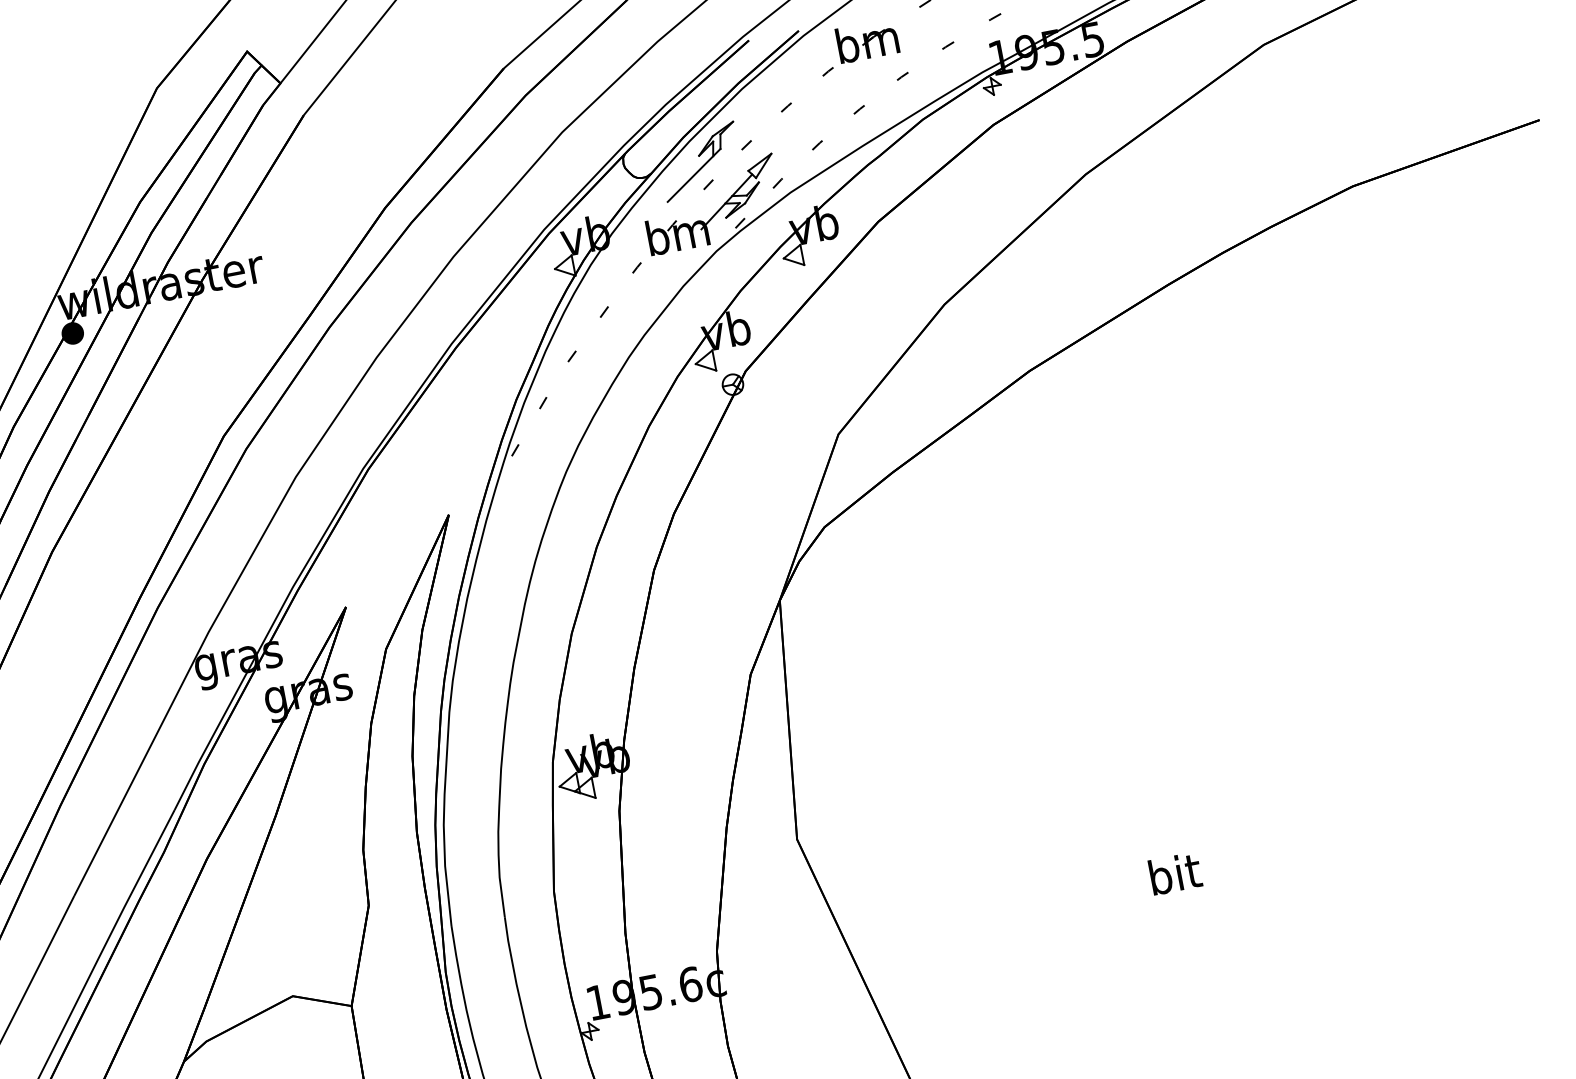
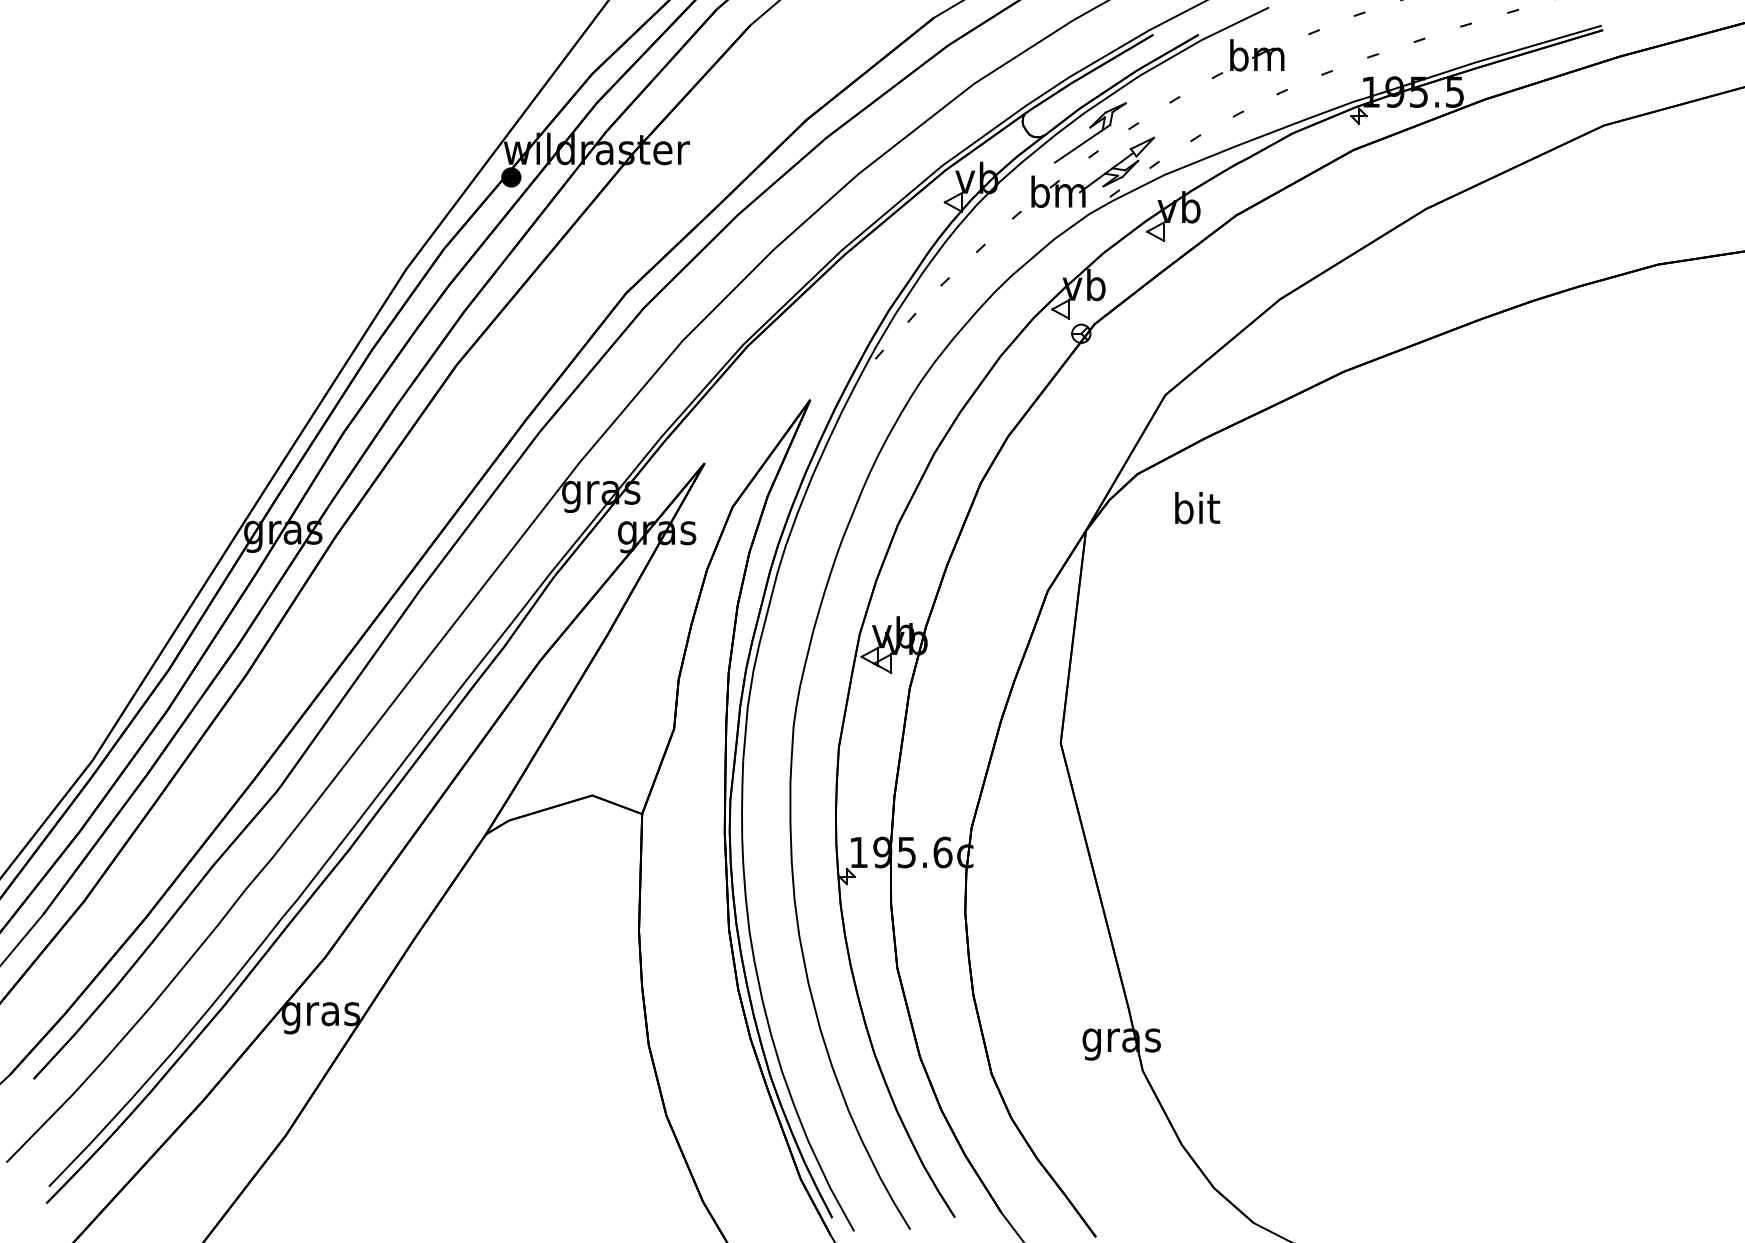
text: (1175, 874) -> (1197, 508), moved

